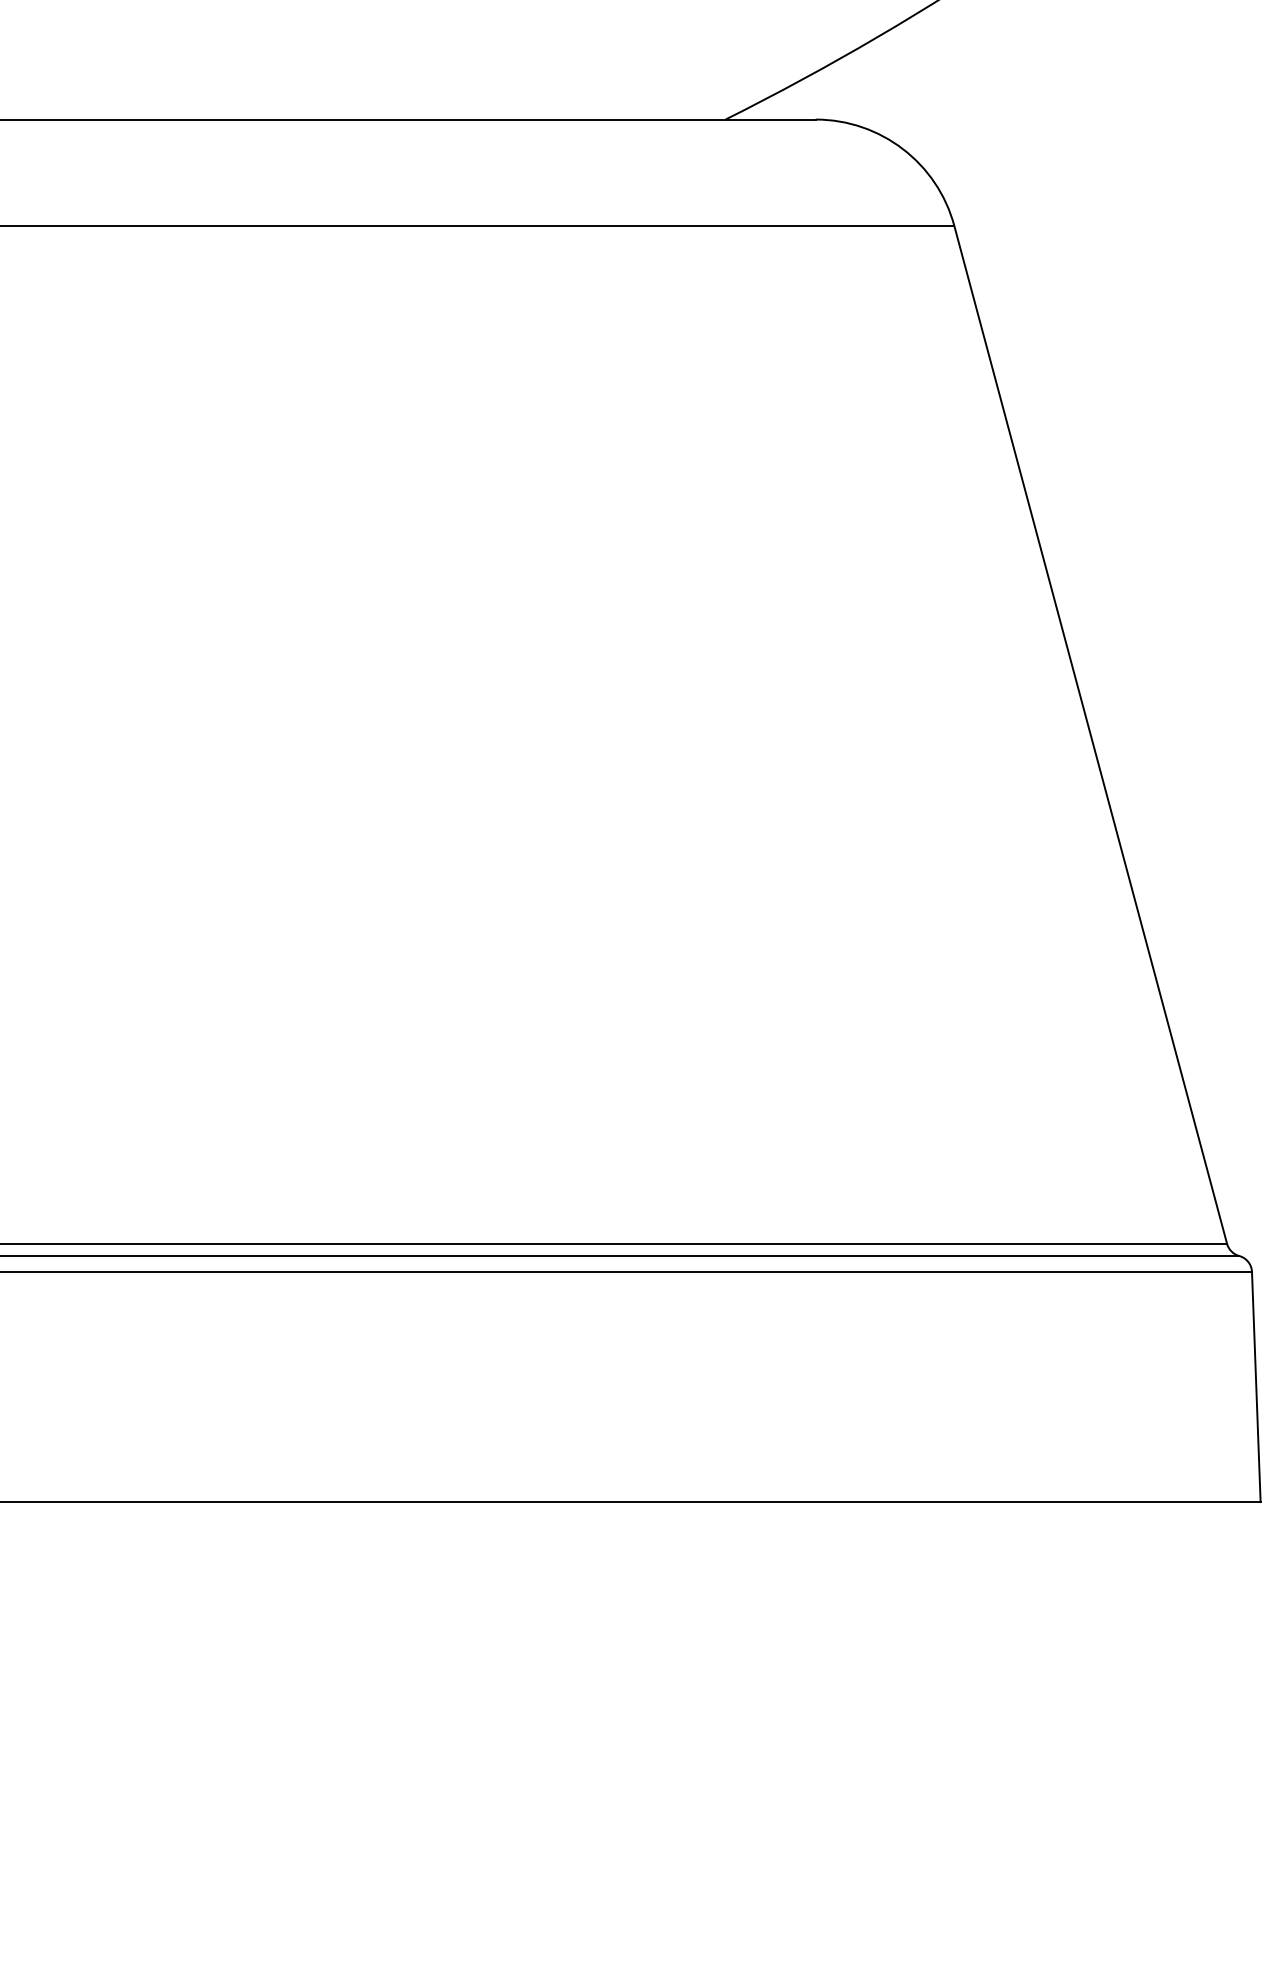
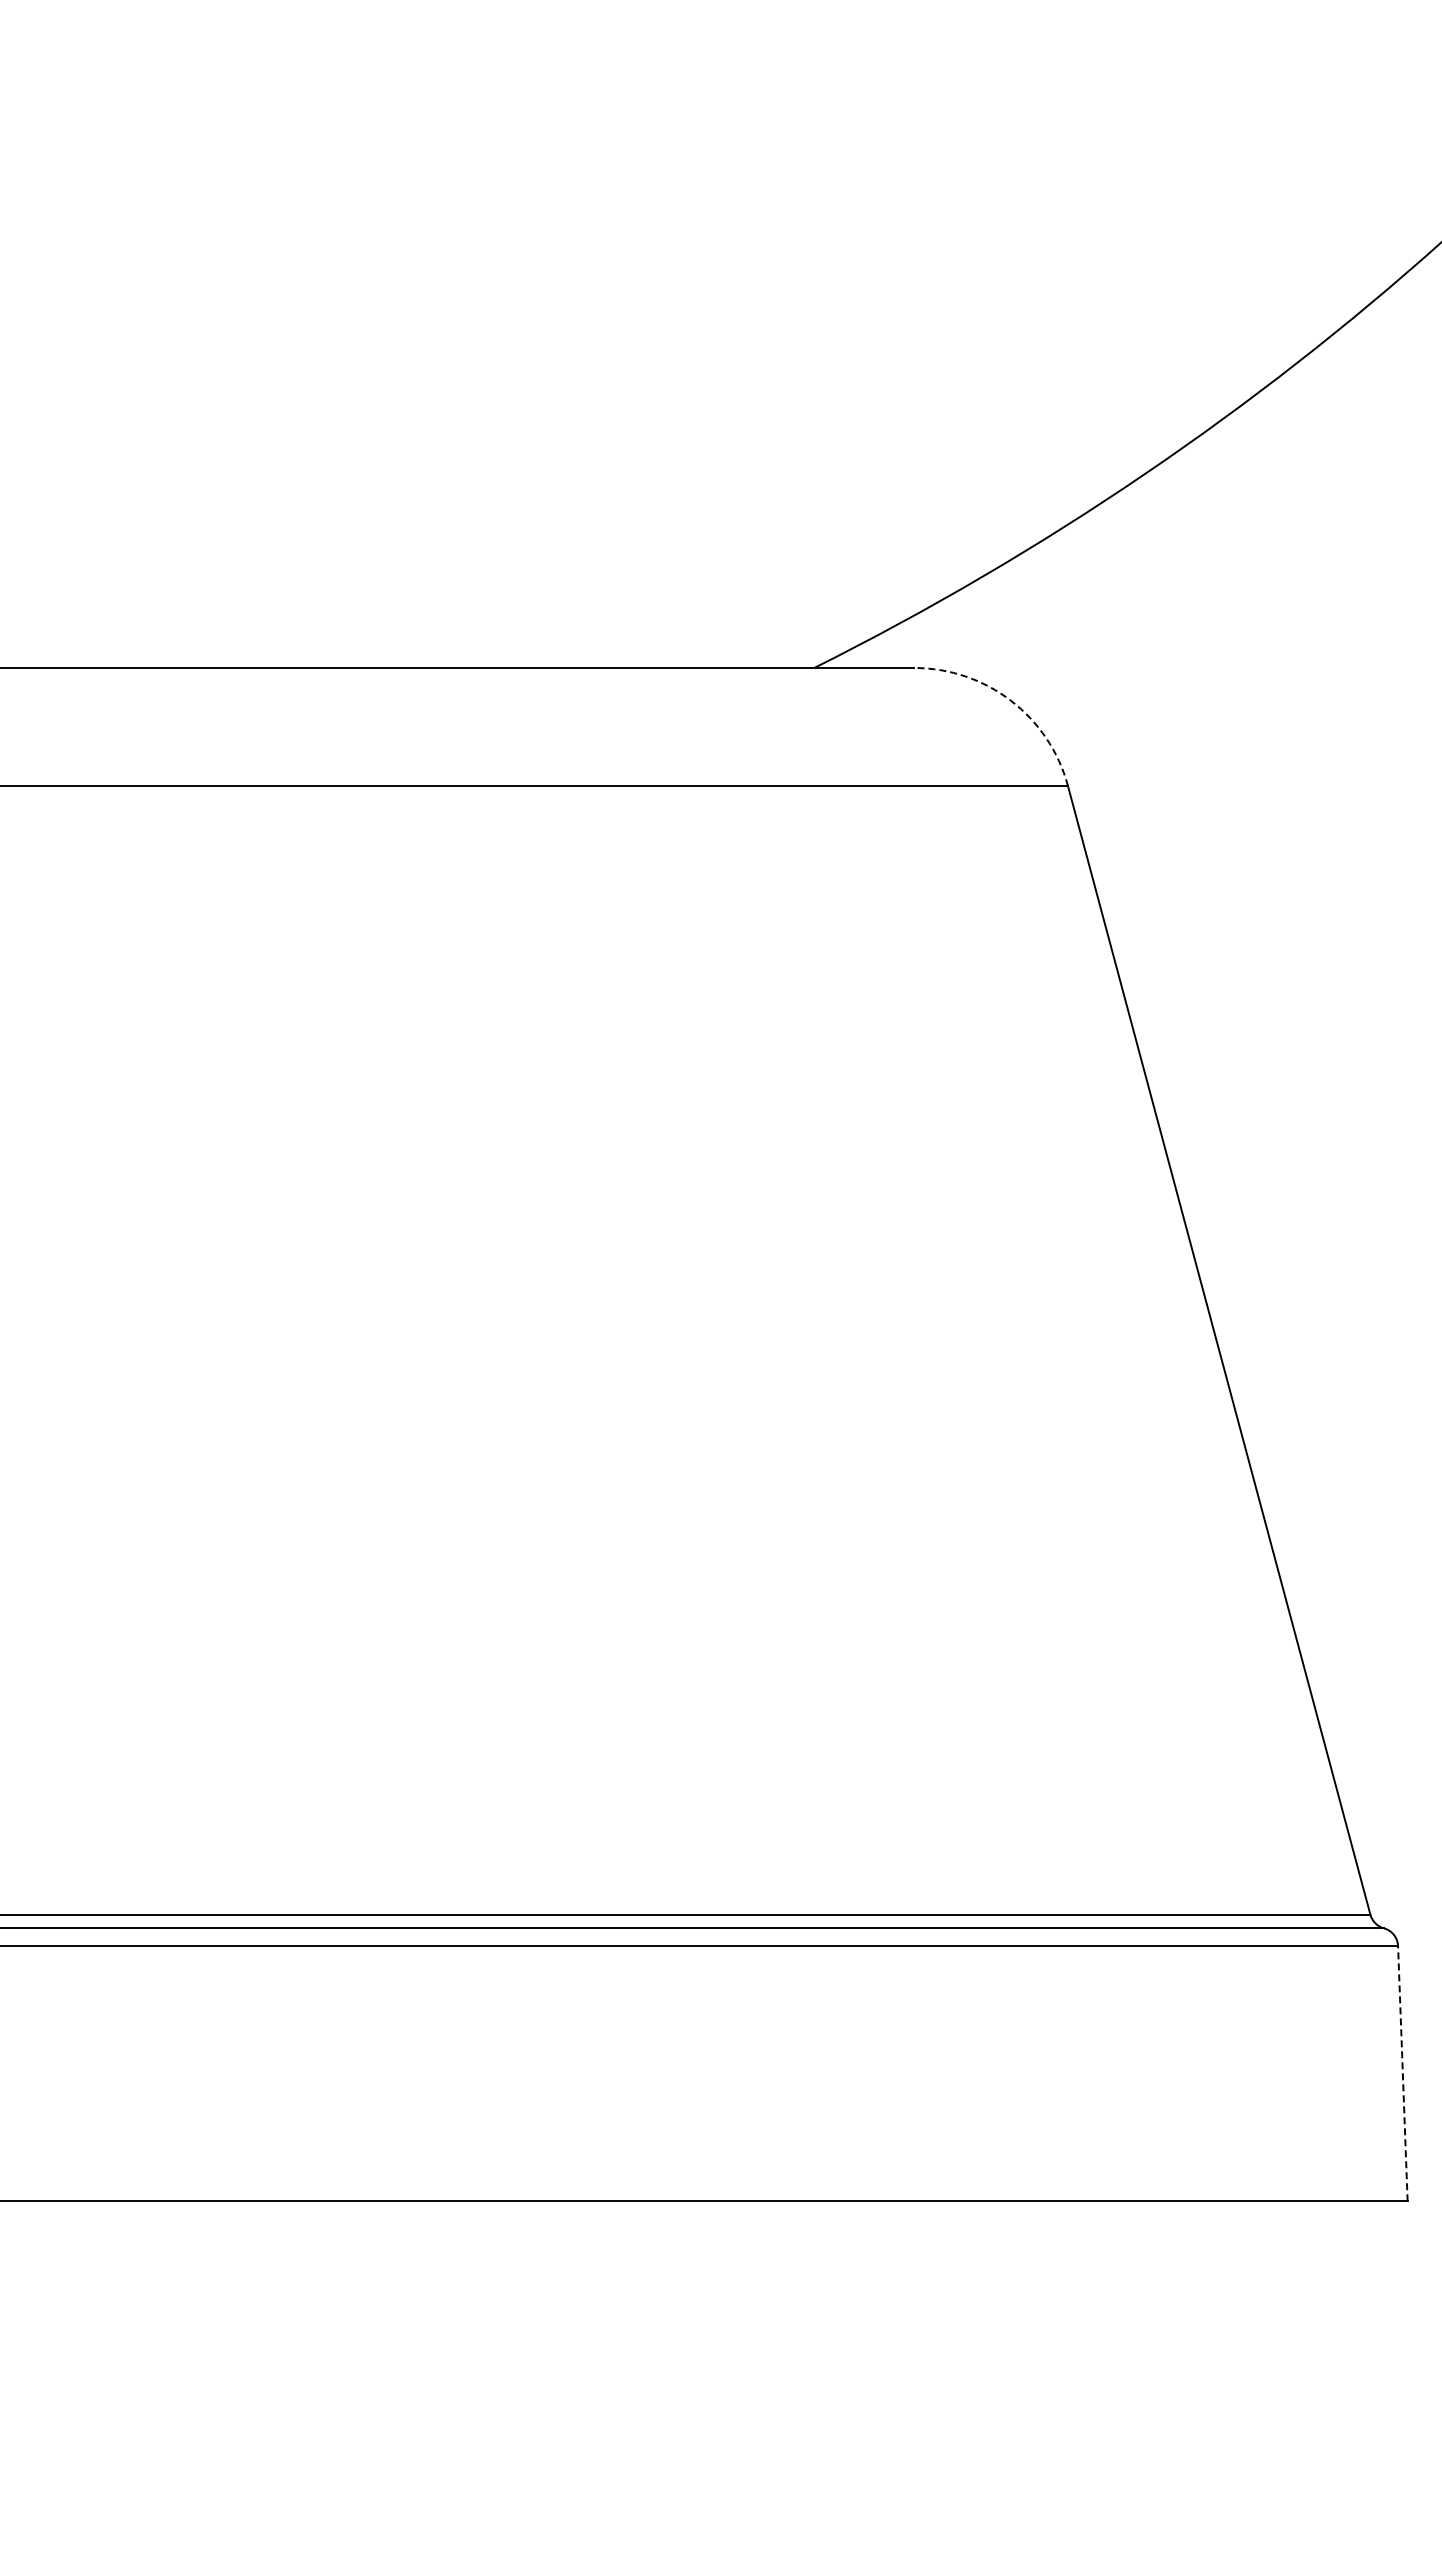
arc: (903, 148) -> (1011, 700), solid -> dashed
line: (1255, 1386) -> (1402, 2073), solid -> dashed

